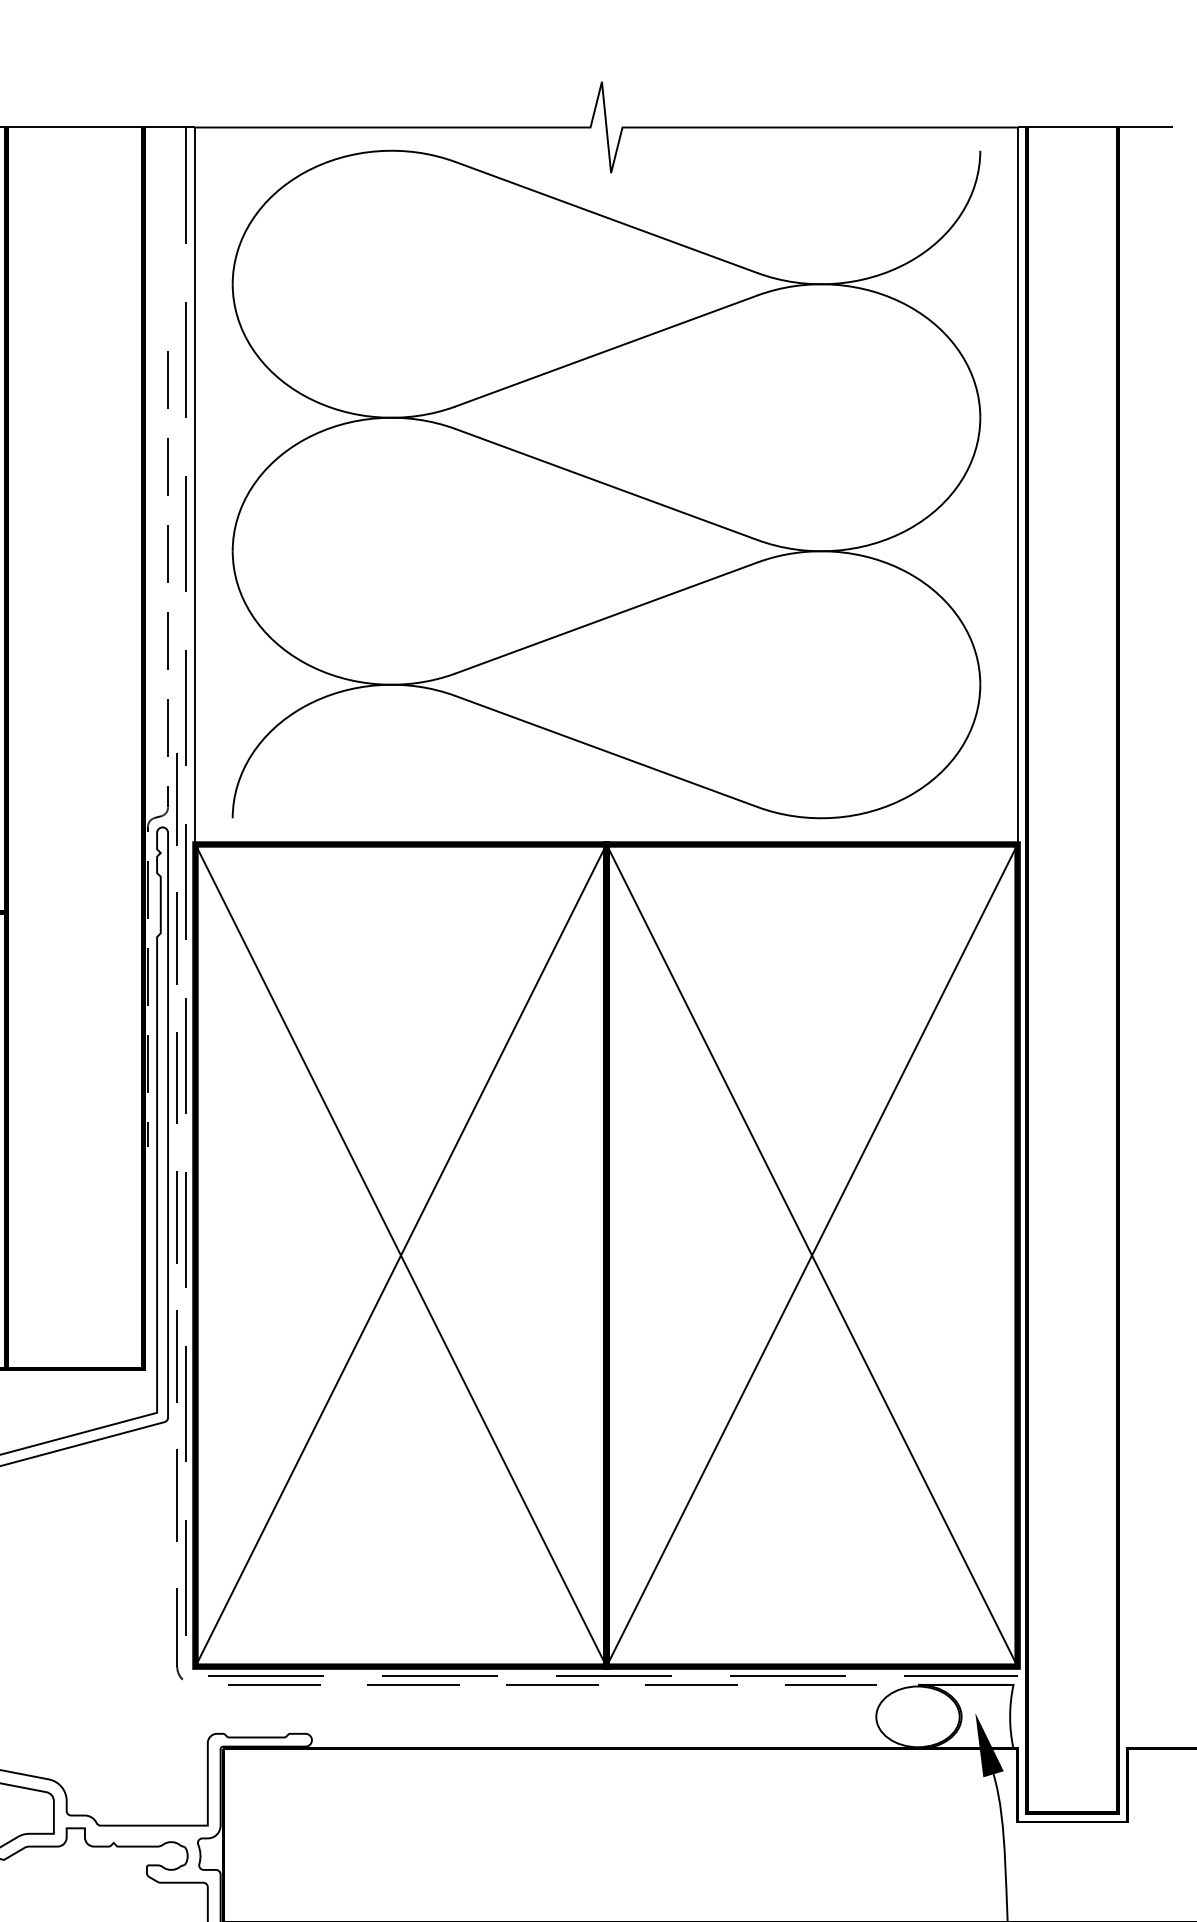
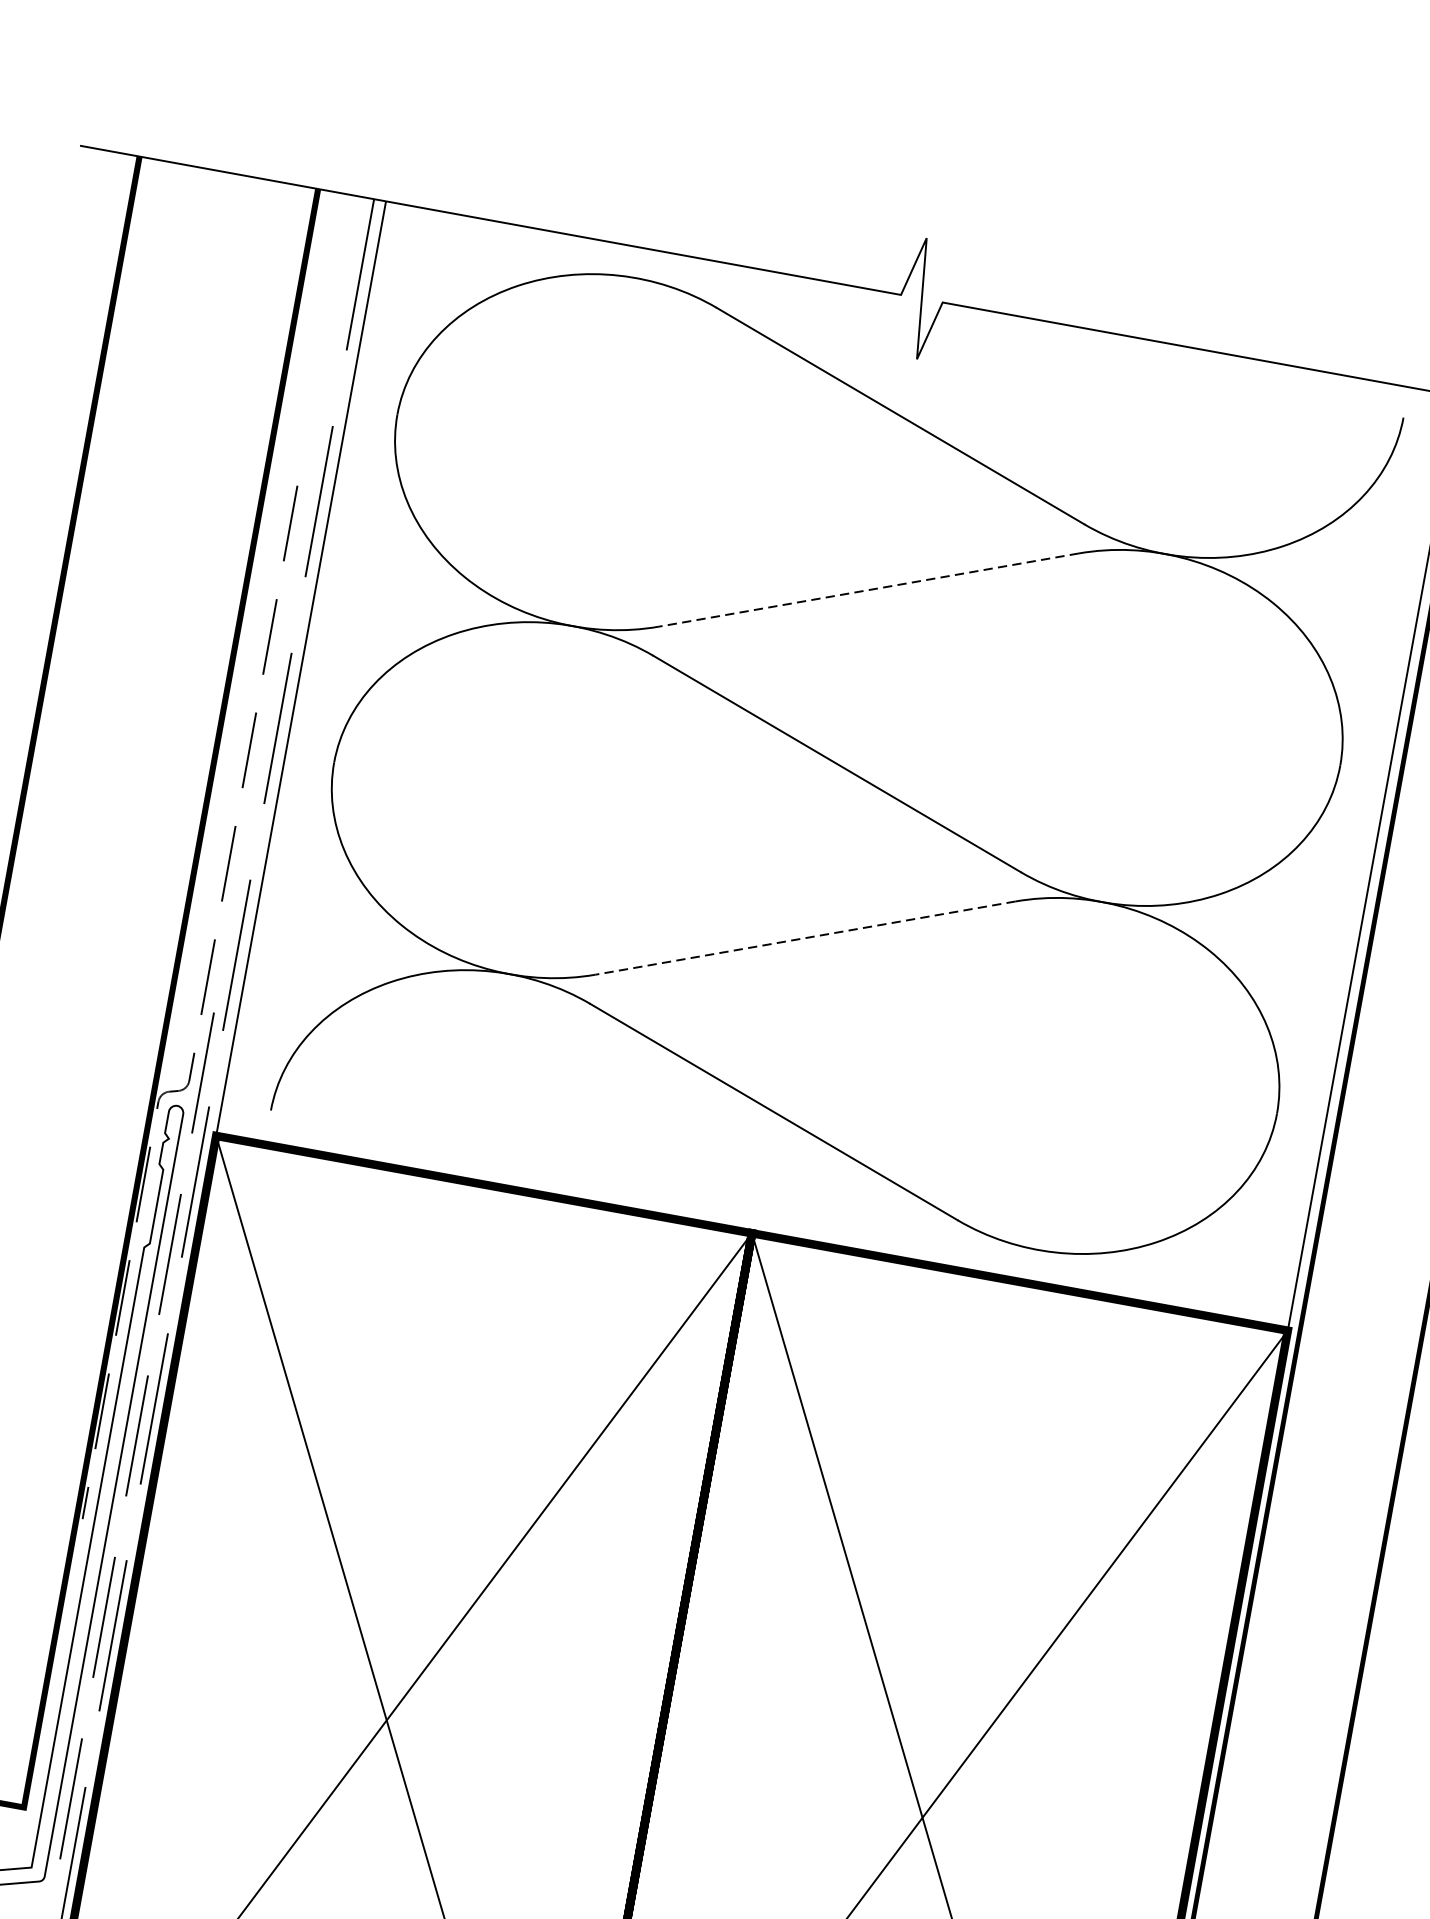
line: (606, 351) -> (868, 590), solid -> dashed
line: (606, 618) -> (805, 938), solid -> dashed

